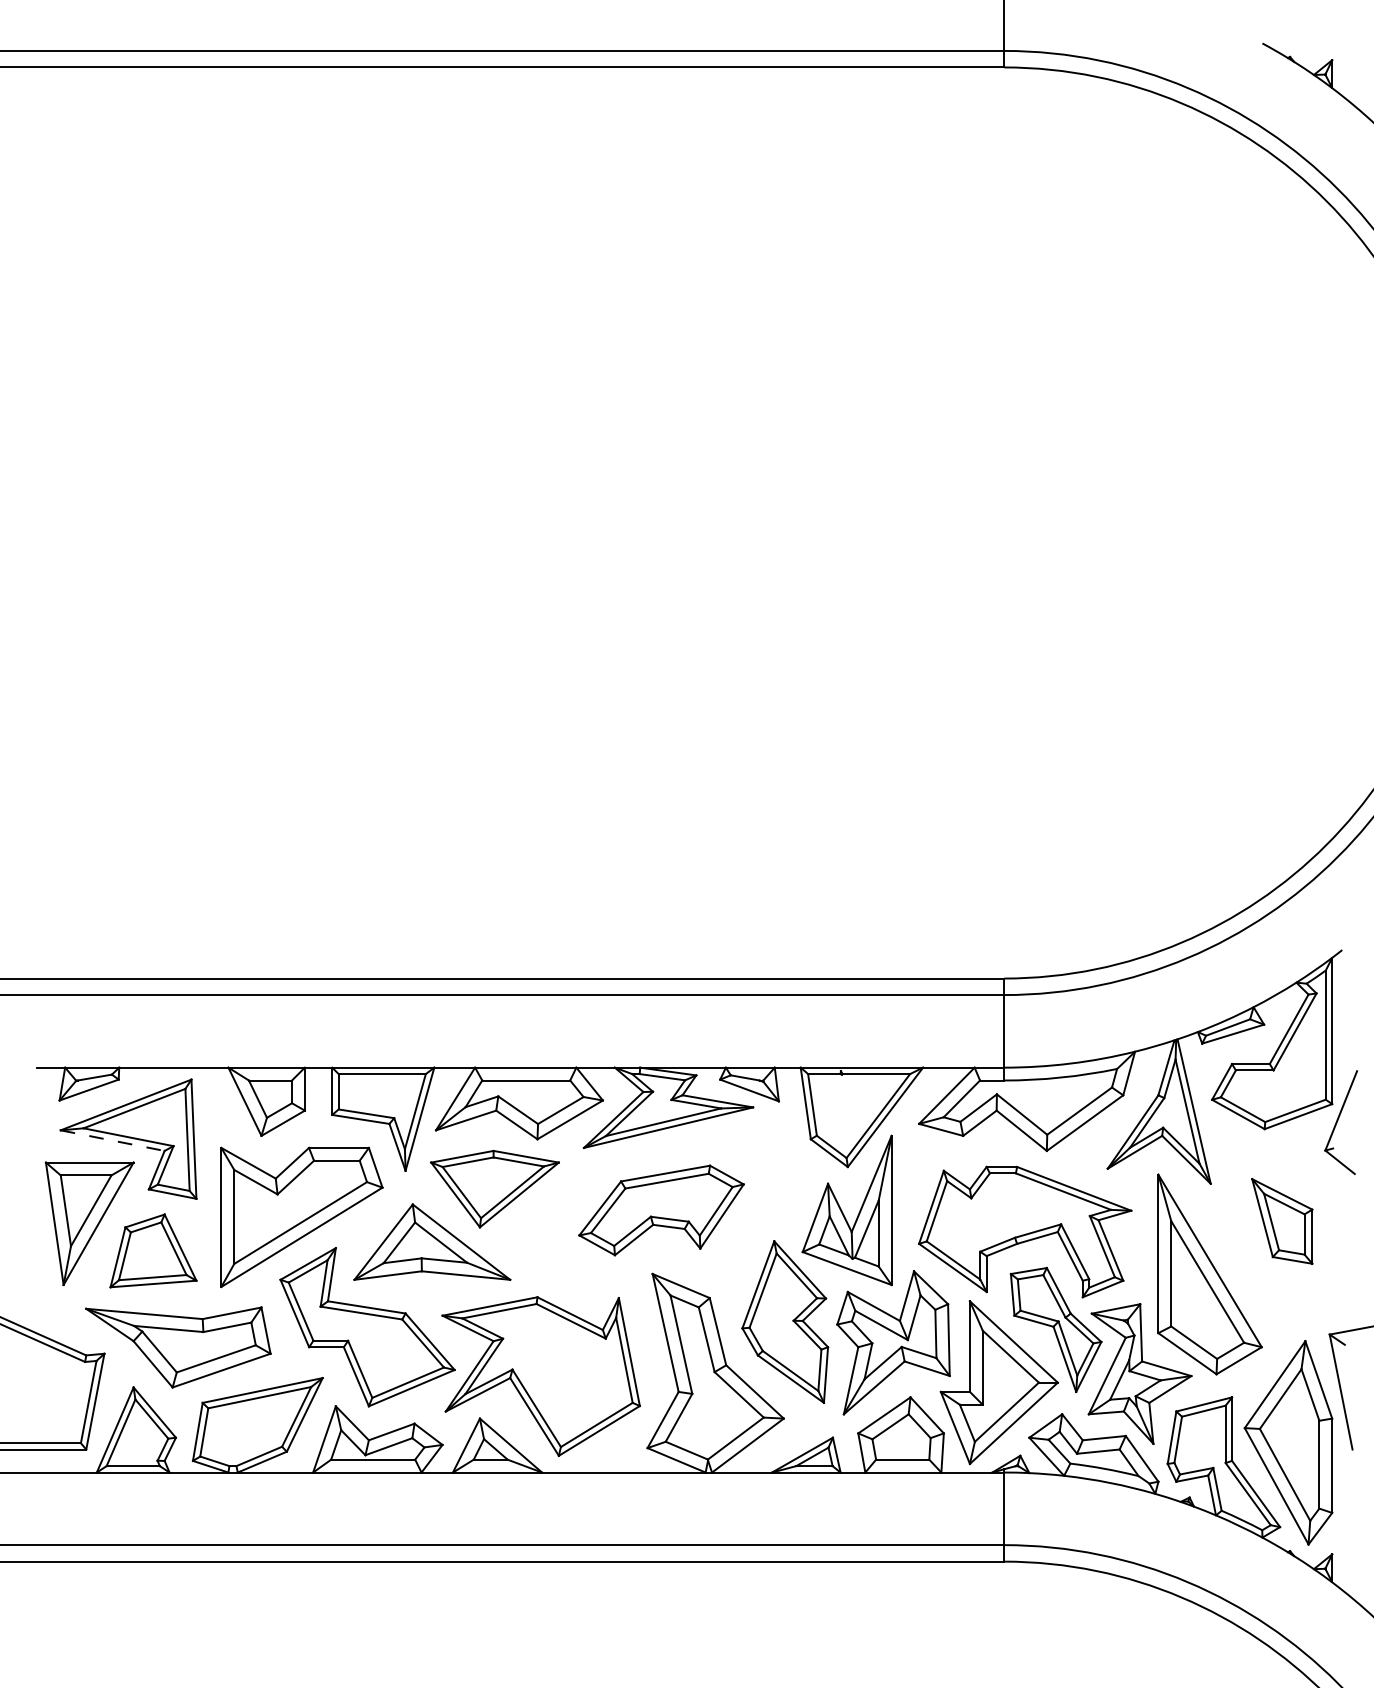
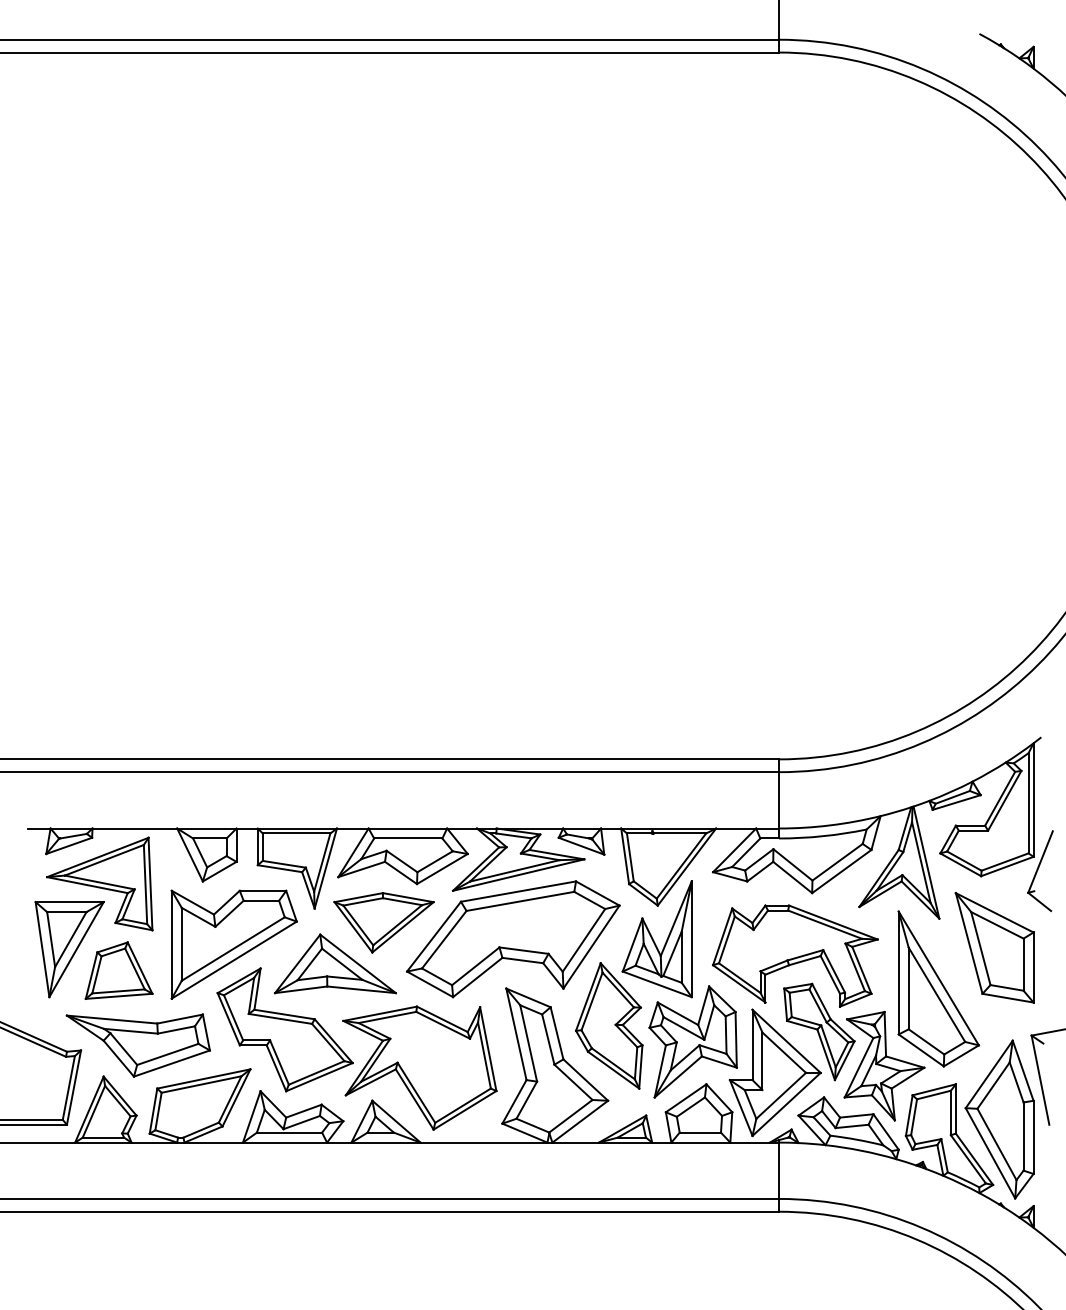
line: (112, 1140) -> (87, 885), dashed -> solid
part: (661, 1210) -> (513, 939), size x1.67
part: (1282, 1221) -> (994, 947), size x1.67

